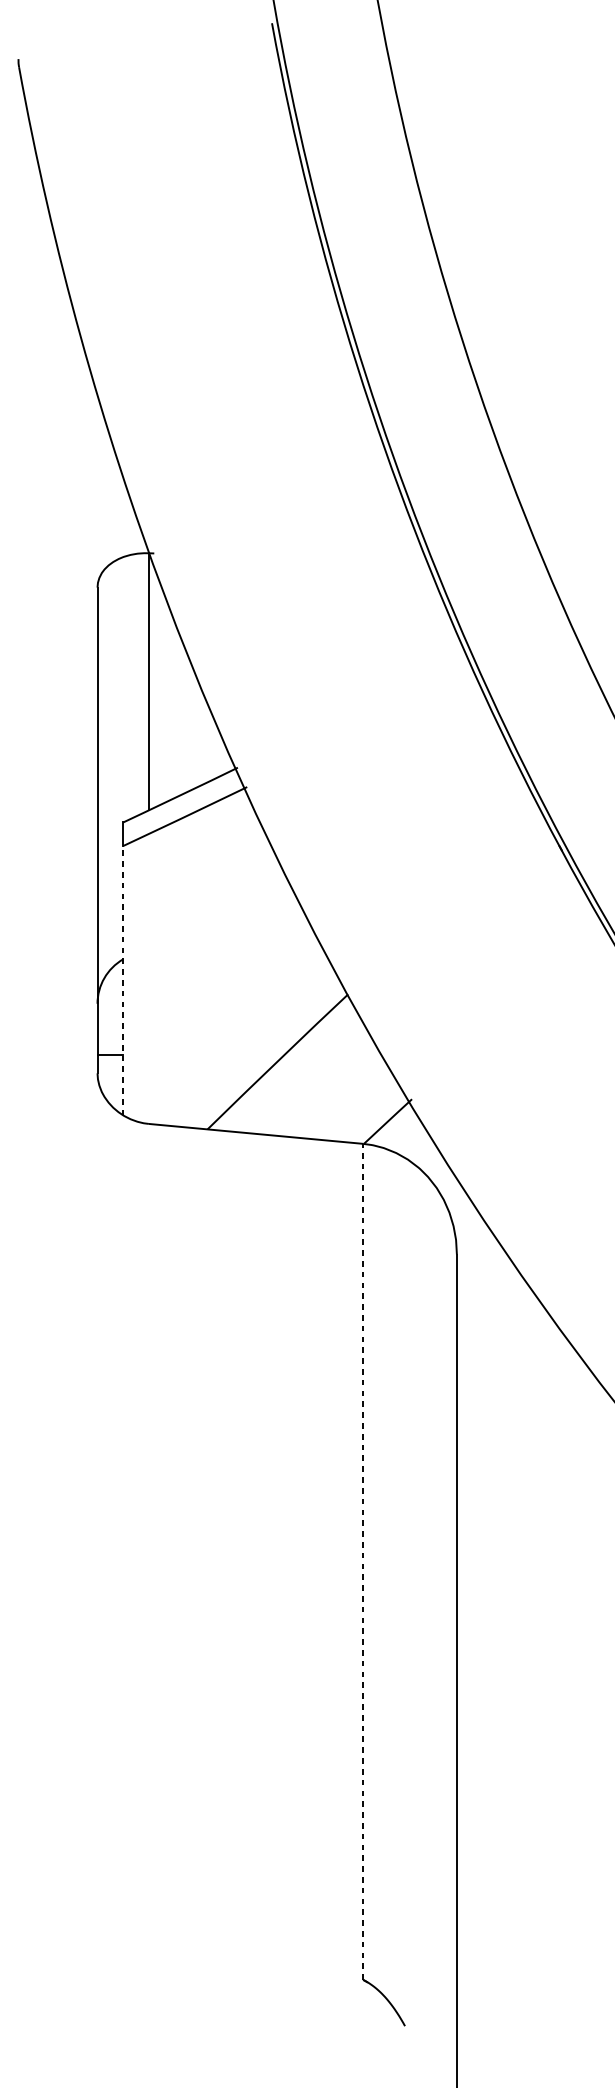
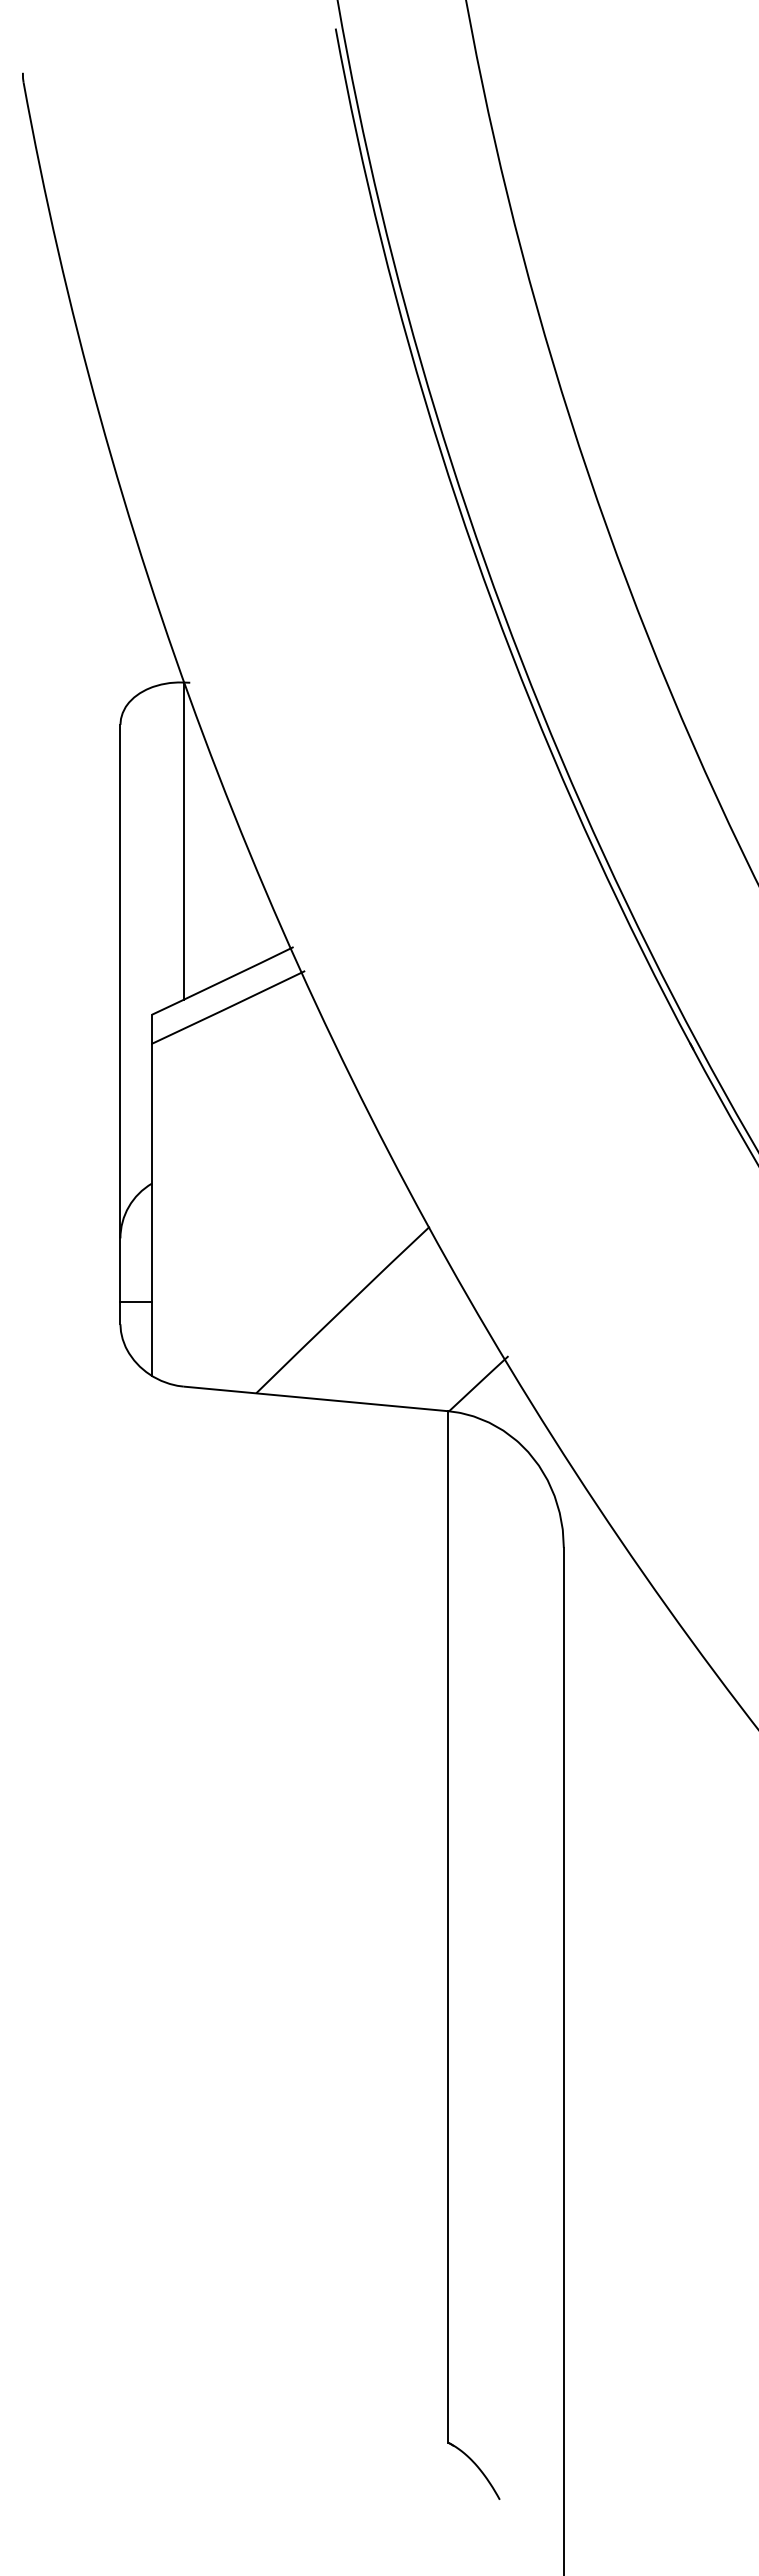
line: (123, 980) -> (152, 1209), dashed -> solid
line: (363, 1561) -> (448, 1926), dashed -> solid

